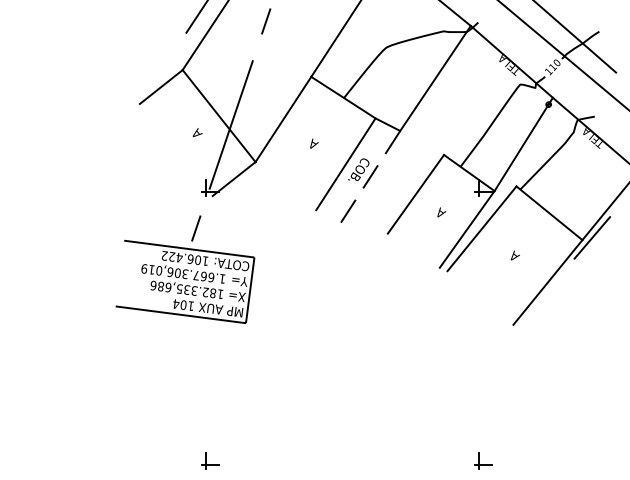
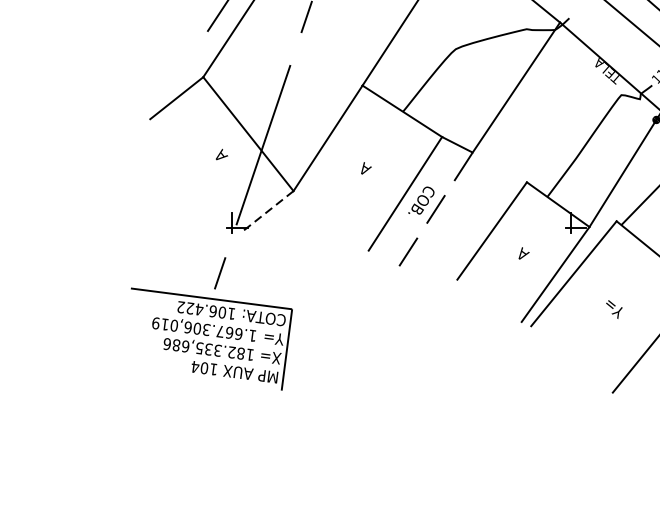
line: (233, 179) -> (266, 212), solid -> dashed
text: (514, 257) -> (614, 309), A -> Y=
line: (180, 314) -> (200, 379), removed

